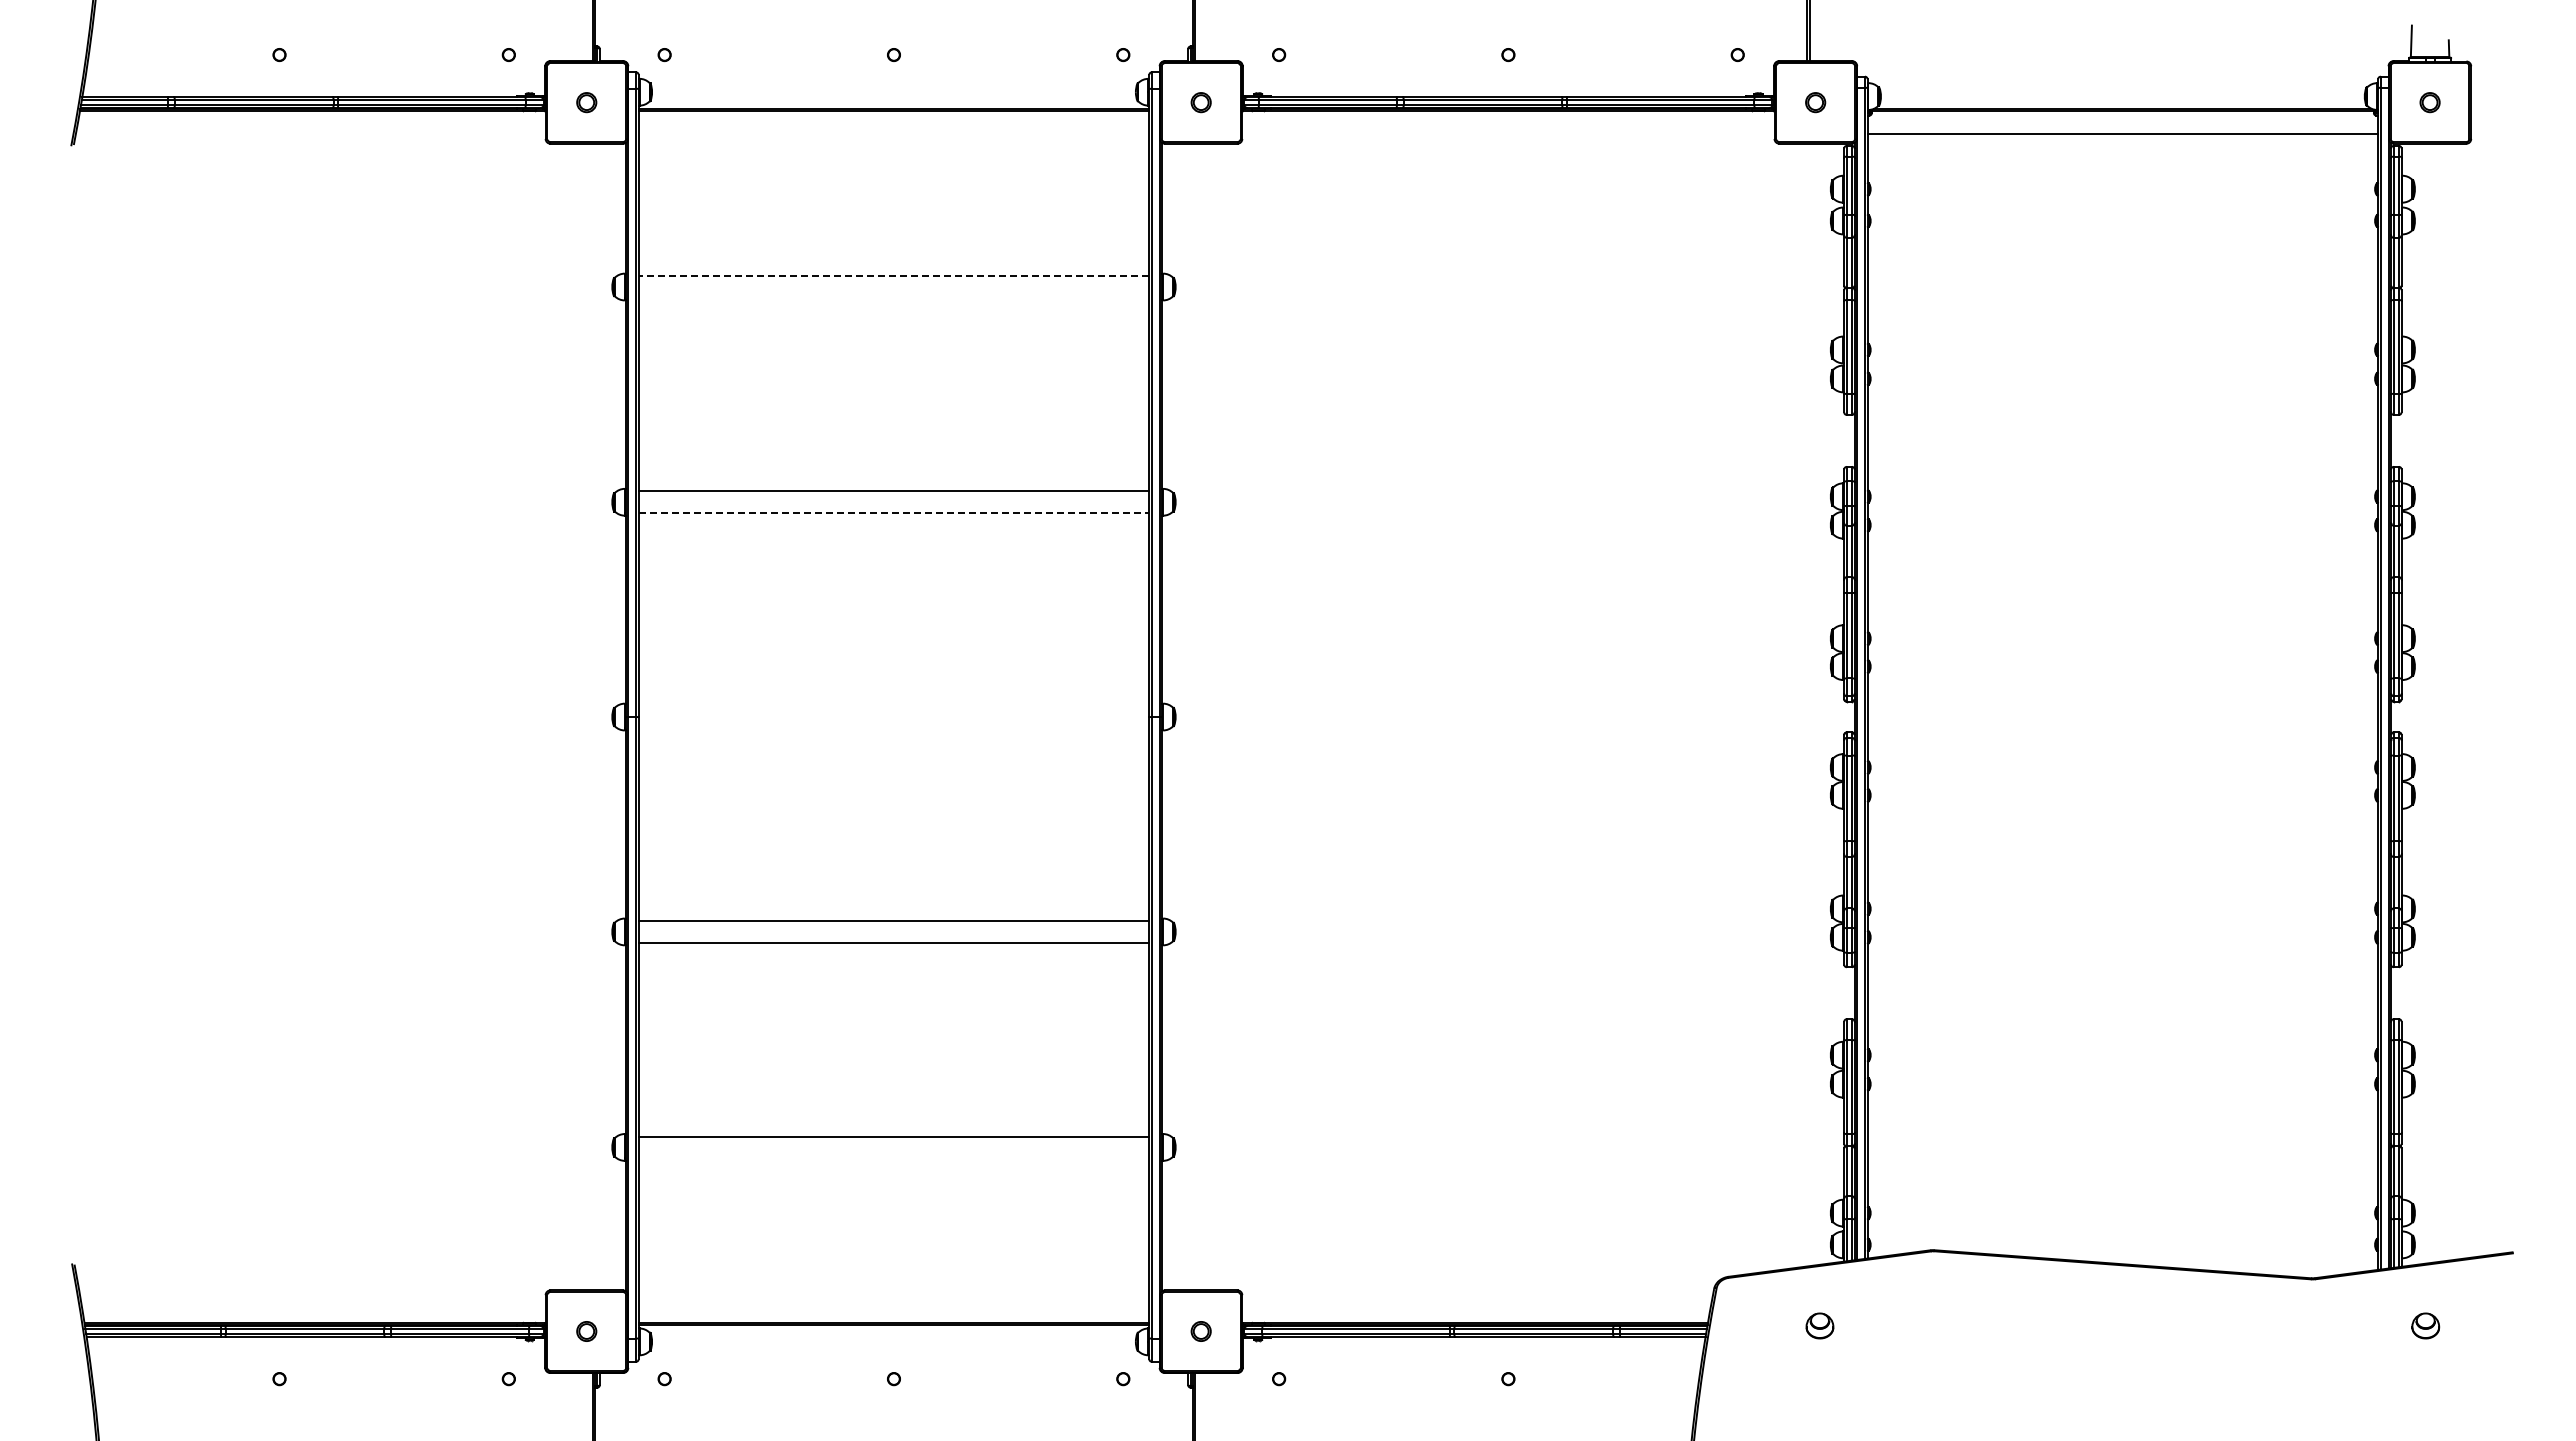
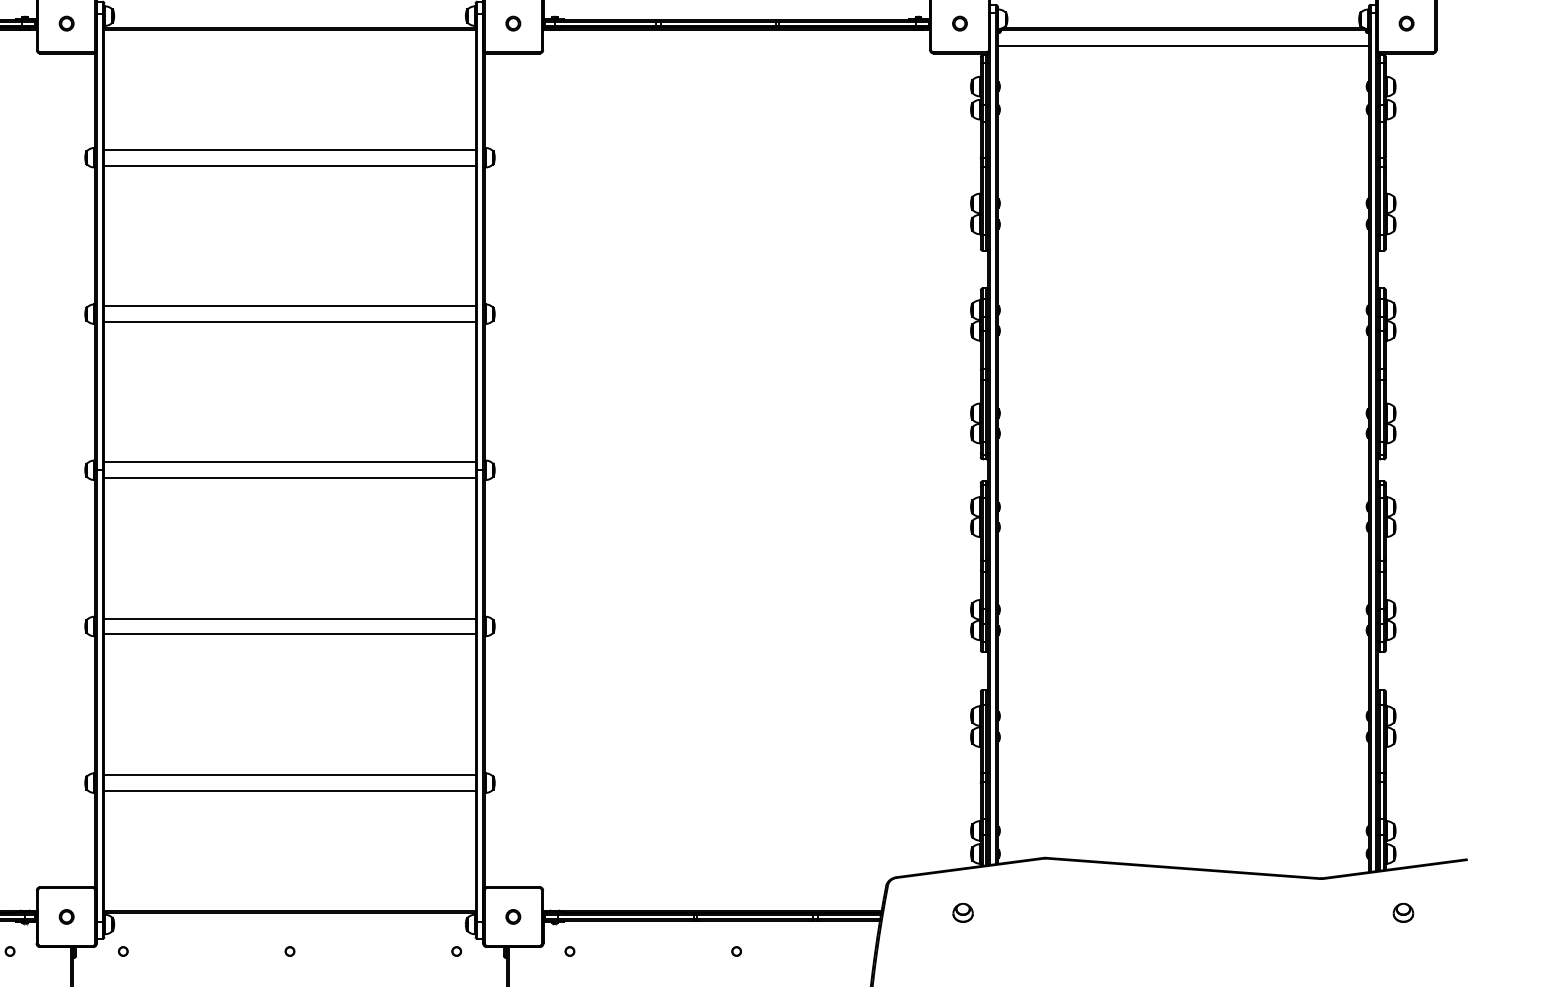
line: (893, 276) -> (289, 150), dashed -> solid
line: (893, 297) -> (289, 165), added
line: (894, 513) -> (290, 322), dashed -> solid
line: (893, 706) -> (289, 462), added
line: (893, 727) -> (289, 477), added
line: (893, 1158) -> (289, 791), added

